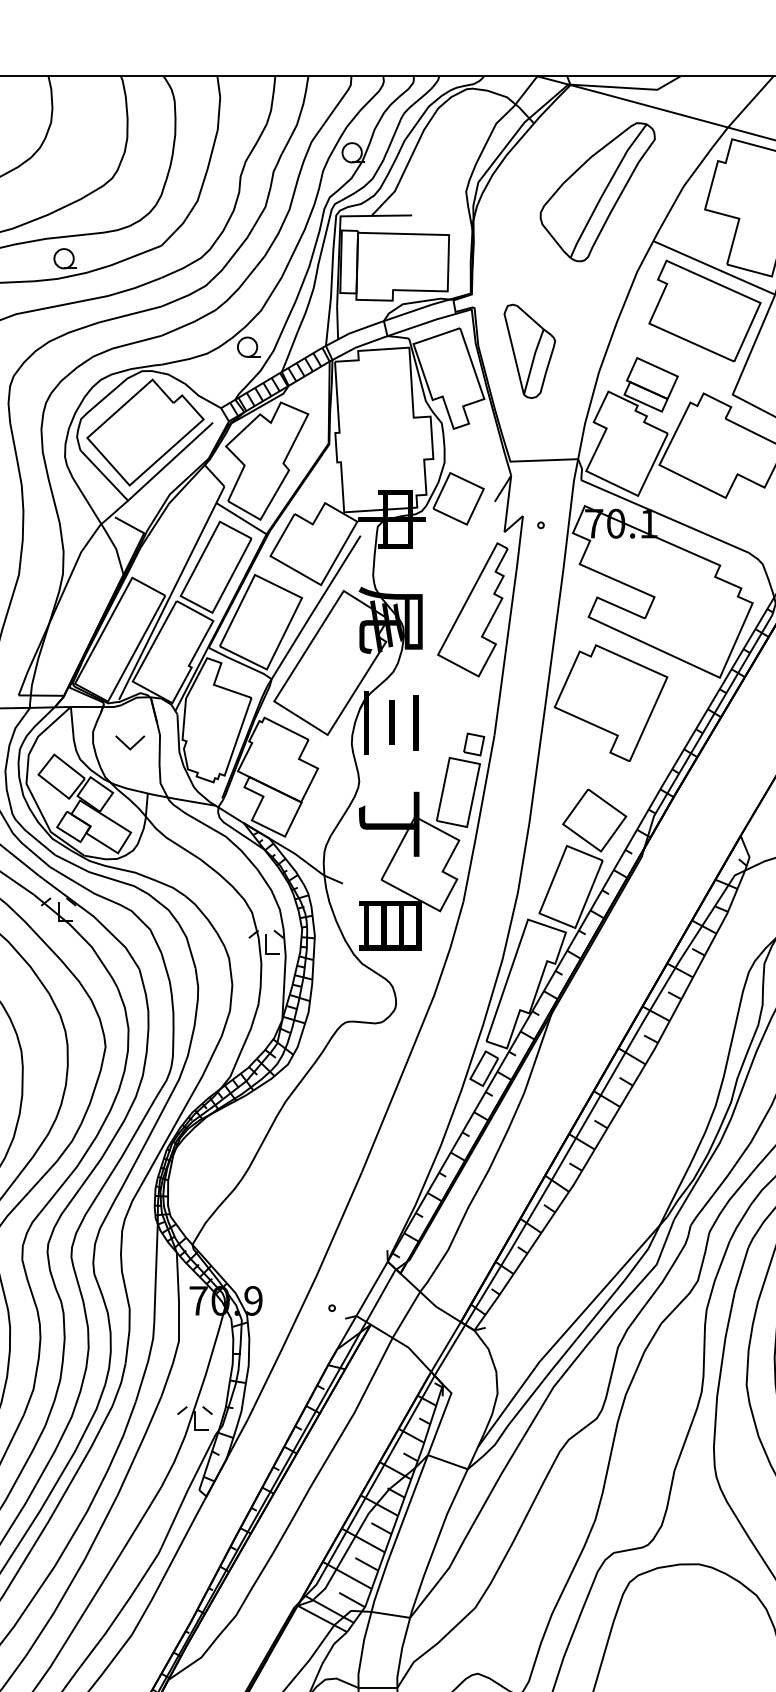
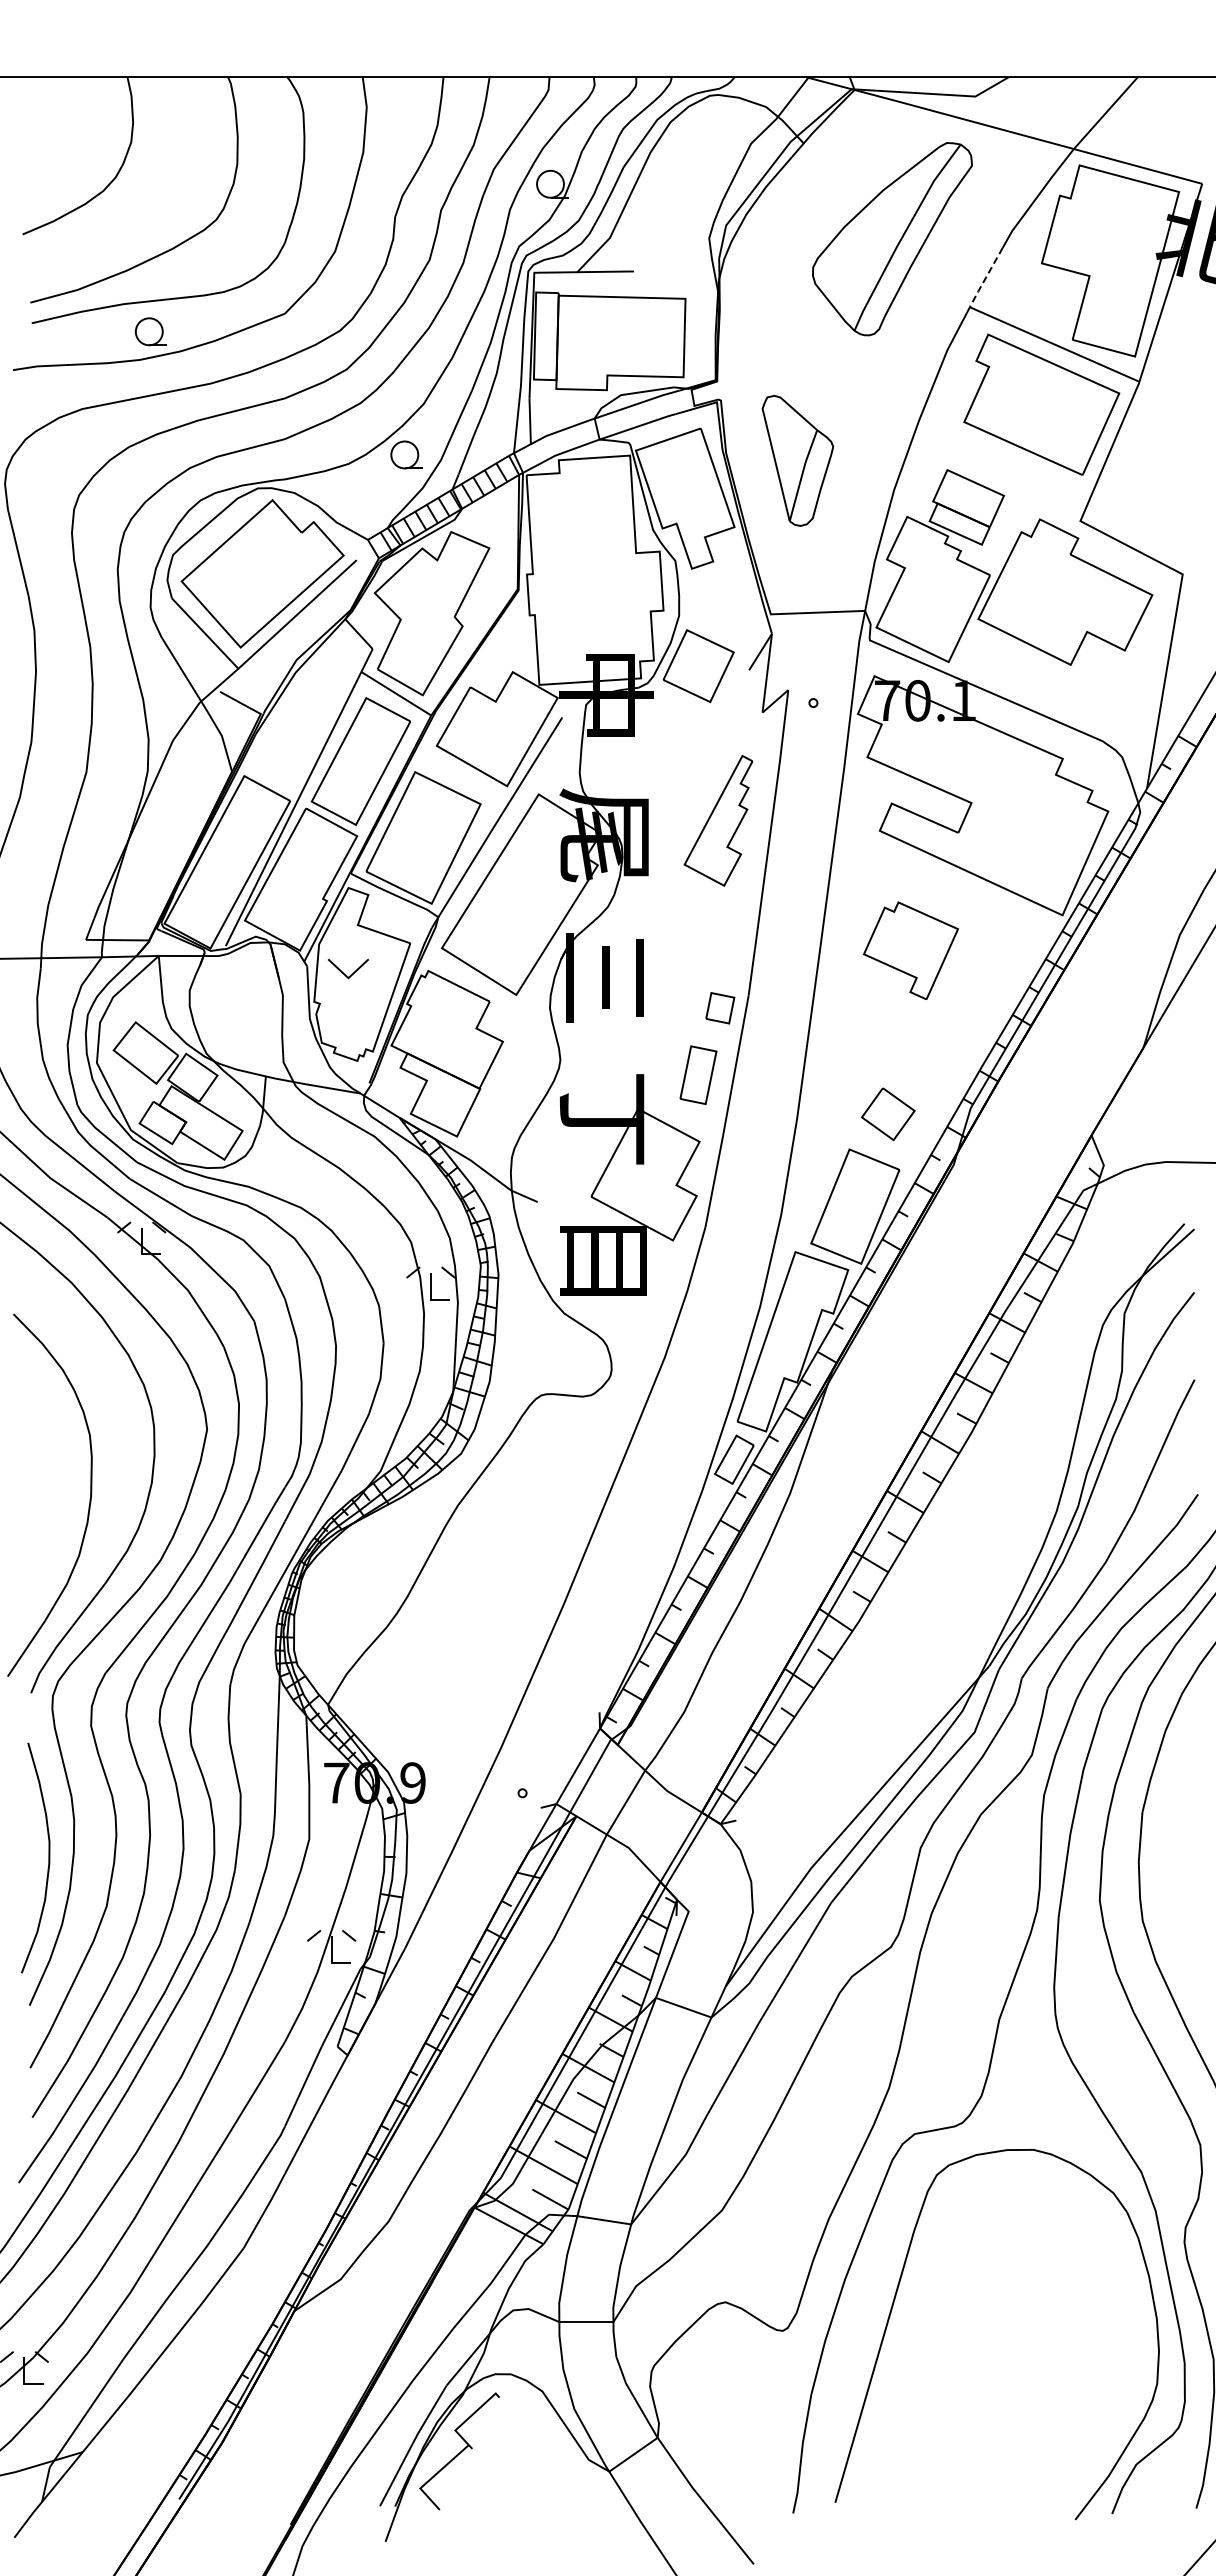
line: (664, 219) -> (985, 277), solid -> dashed
part: (472, 609) -> (718, 820), size x0.7
part: (610, 703) -> (910, 950), size x0.6
part: (130, 743) -> (348, 969), moved
part: (458, 792) -> (698, 1075), size x0.6
part: (594, 820) -> (888, 1114), size x0.6

